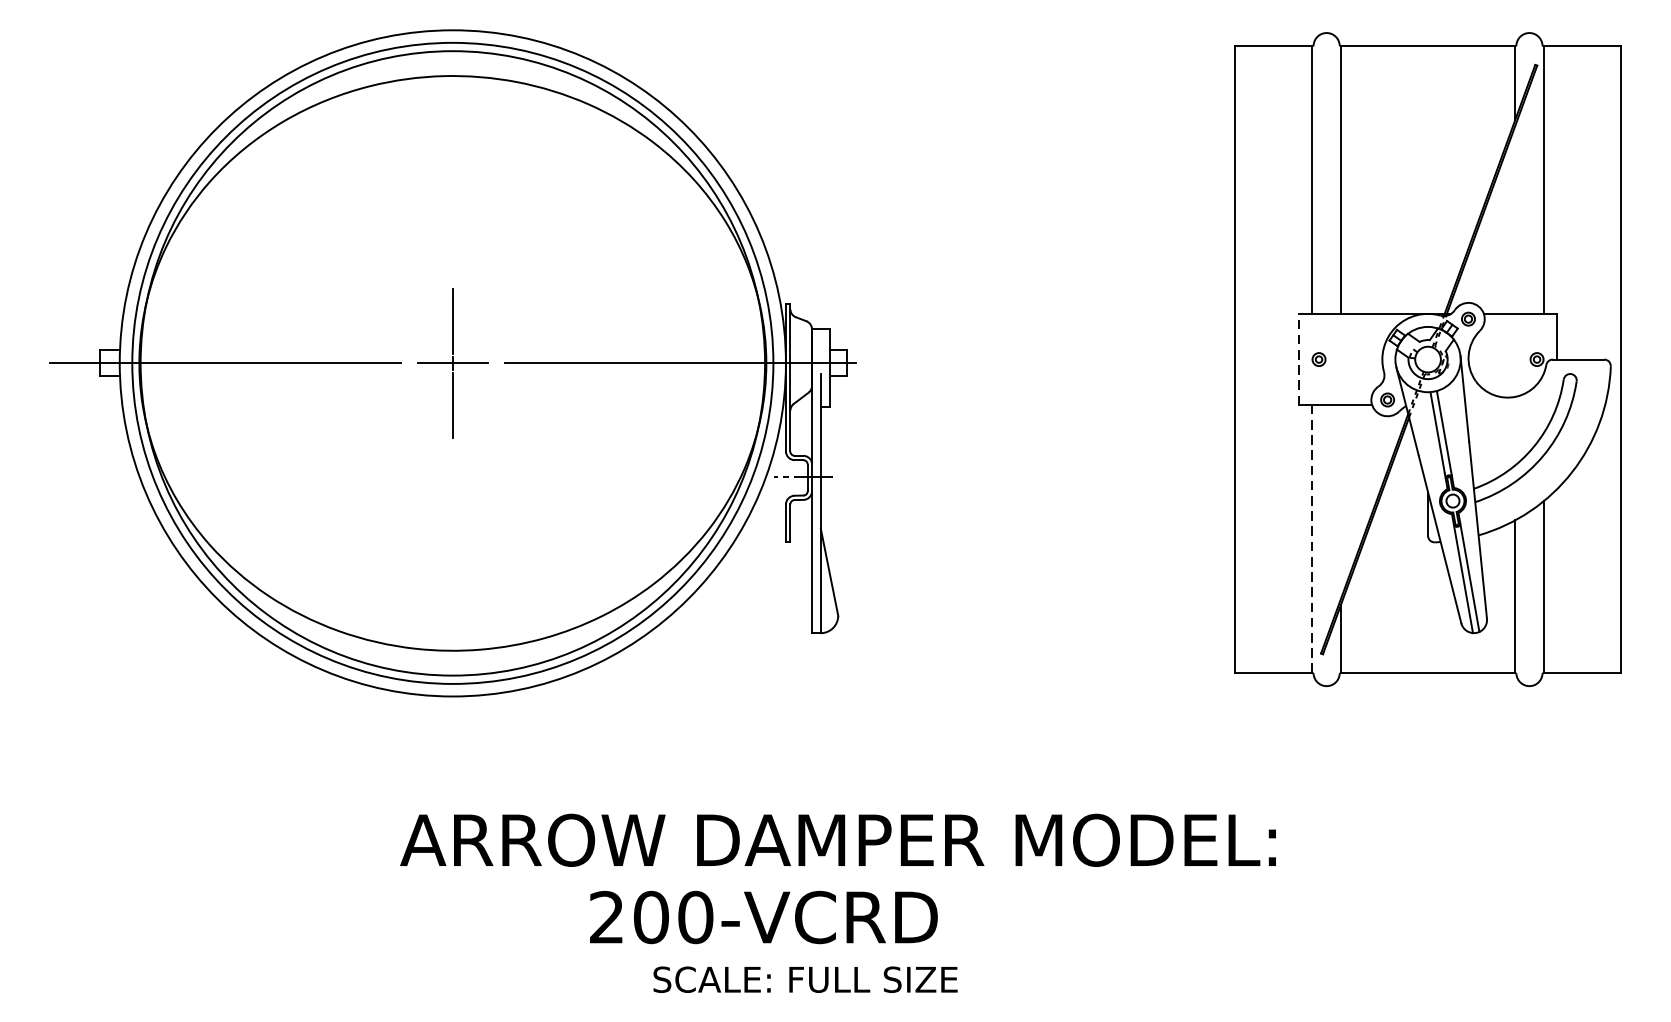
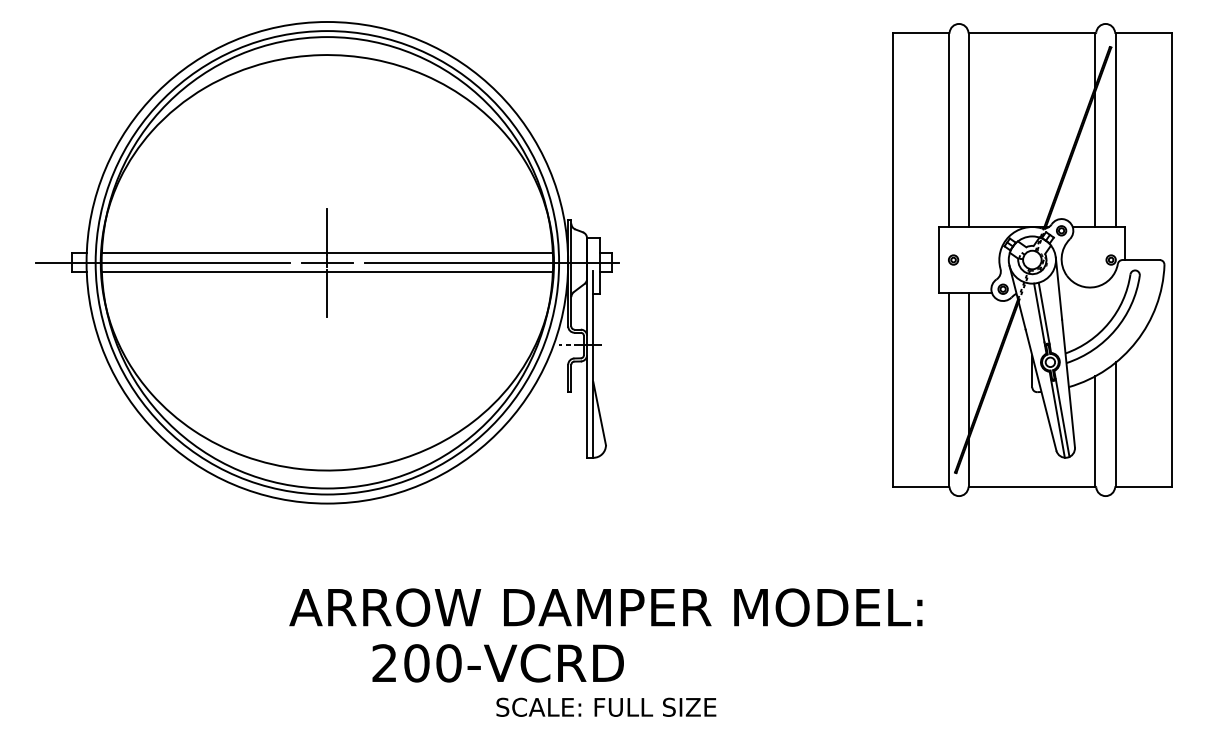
line: (1515, 220) -> (1095, 159), added
line: (451, 350) -> (326, 253), added
line: (1299, 358) -> (939, 259), dashed -> solid
line: (451, 376) -> (326, 272), added
line: (1341, 502) -> (969, 363), added
line: (1312, 538) -> (948, 389), dashed -> solid
text: (762, 917) -> (497, 663), moved
text: (805, 978) -> (606, 706), moved

